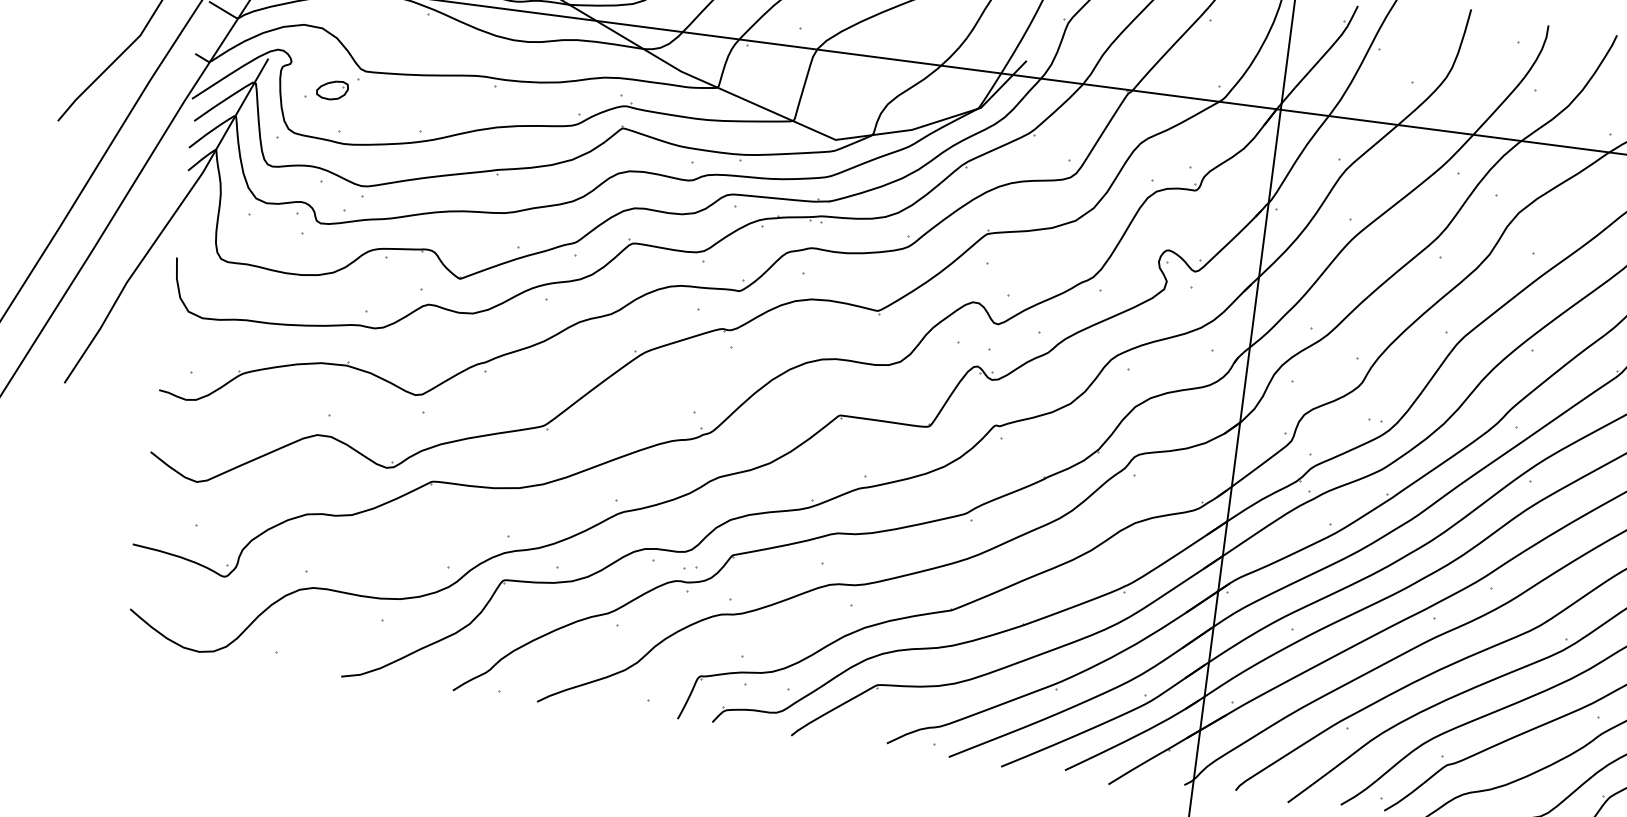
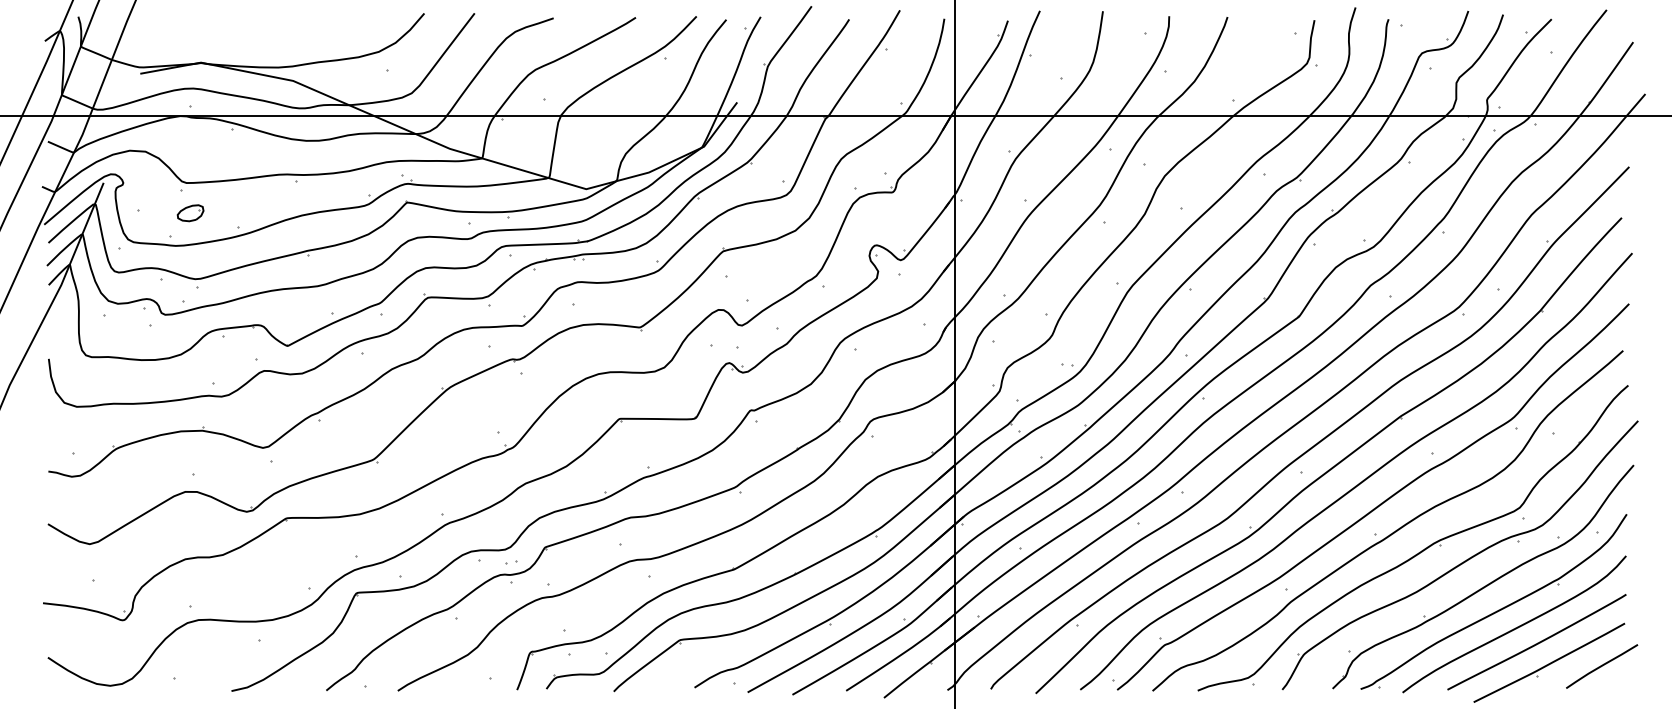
part: (332, 90) -> (190, 213), moved

